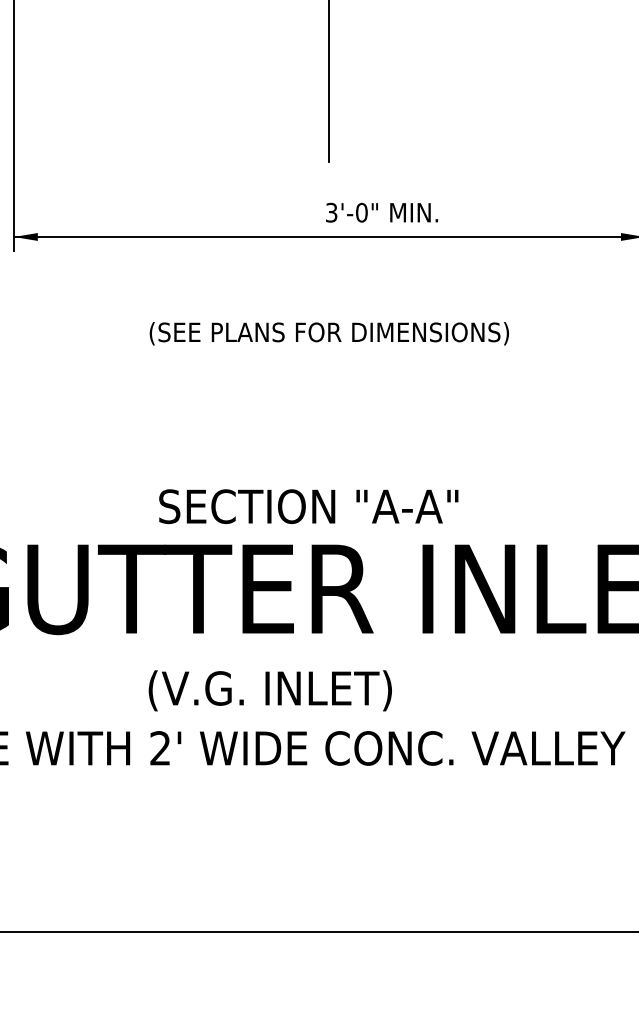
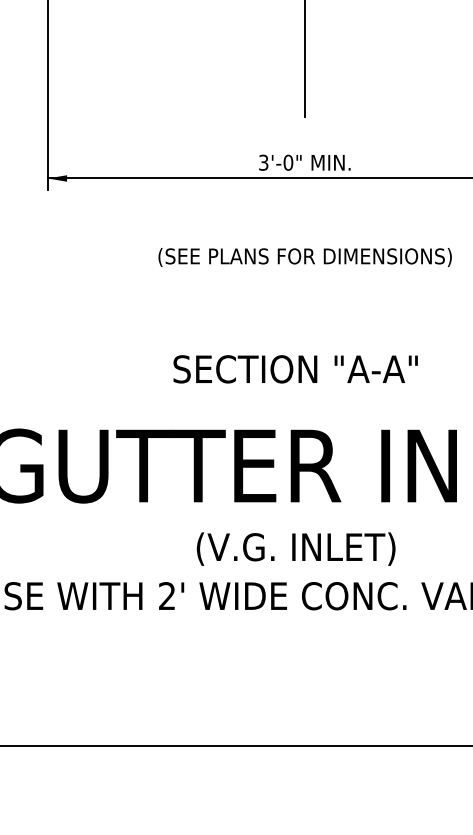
text: (381, 212) -> (304, 162), moved
text: (308, 506) -> (295, 369), moved
text: (269, 690) -> (295, 548), moved

